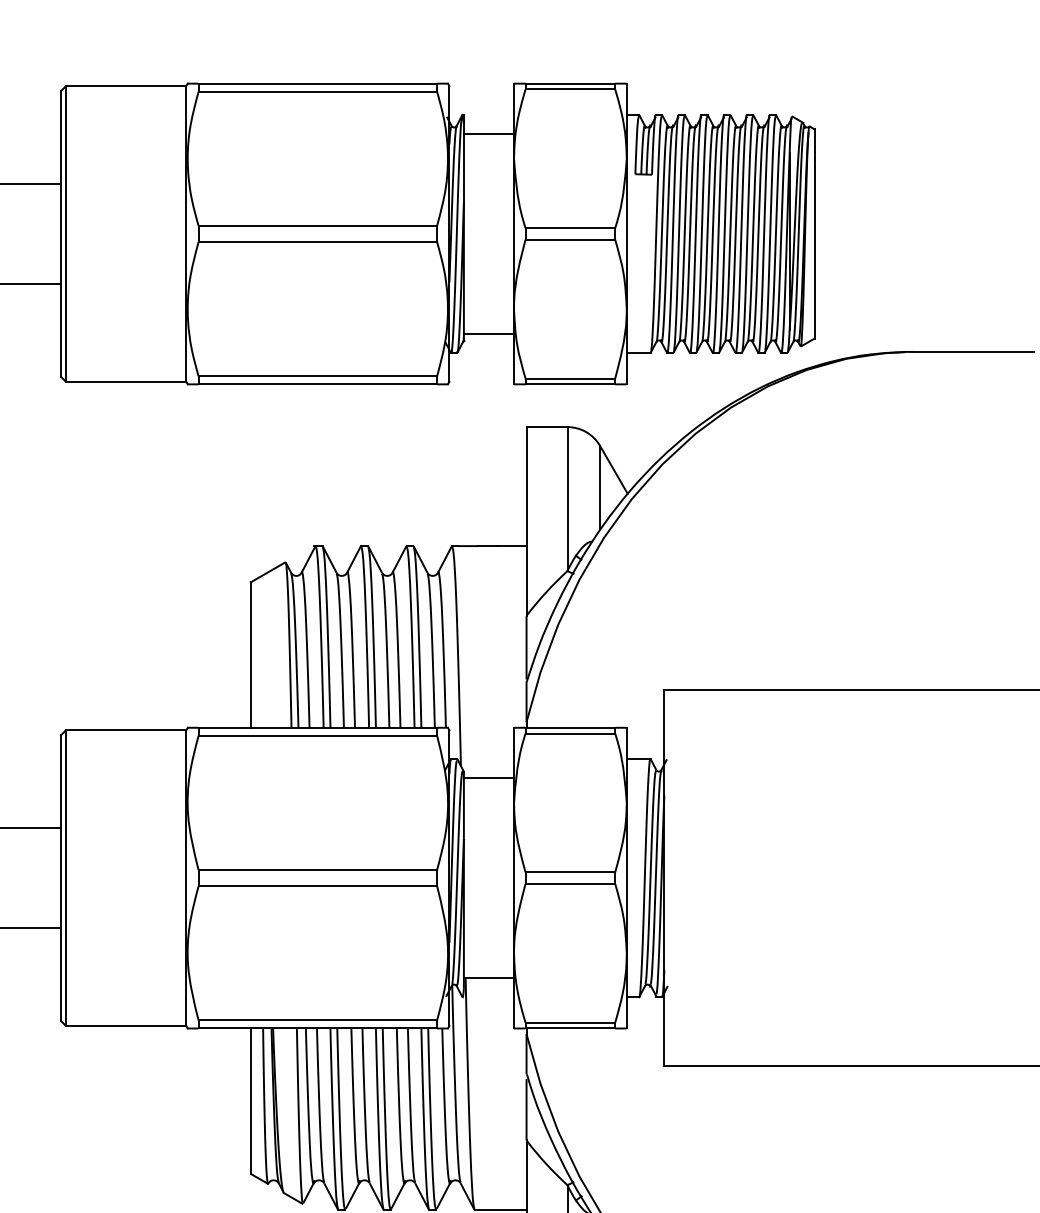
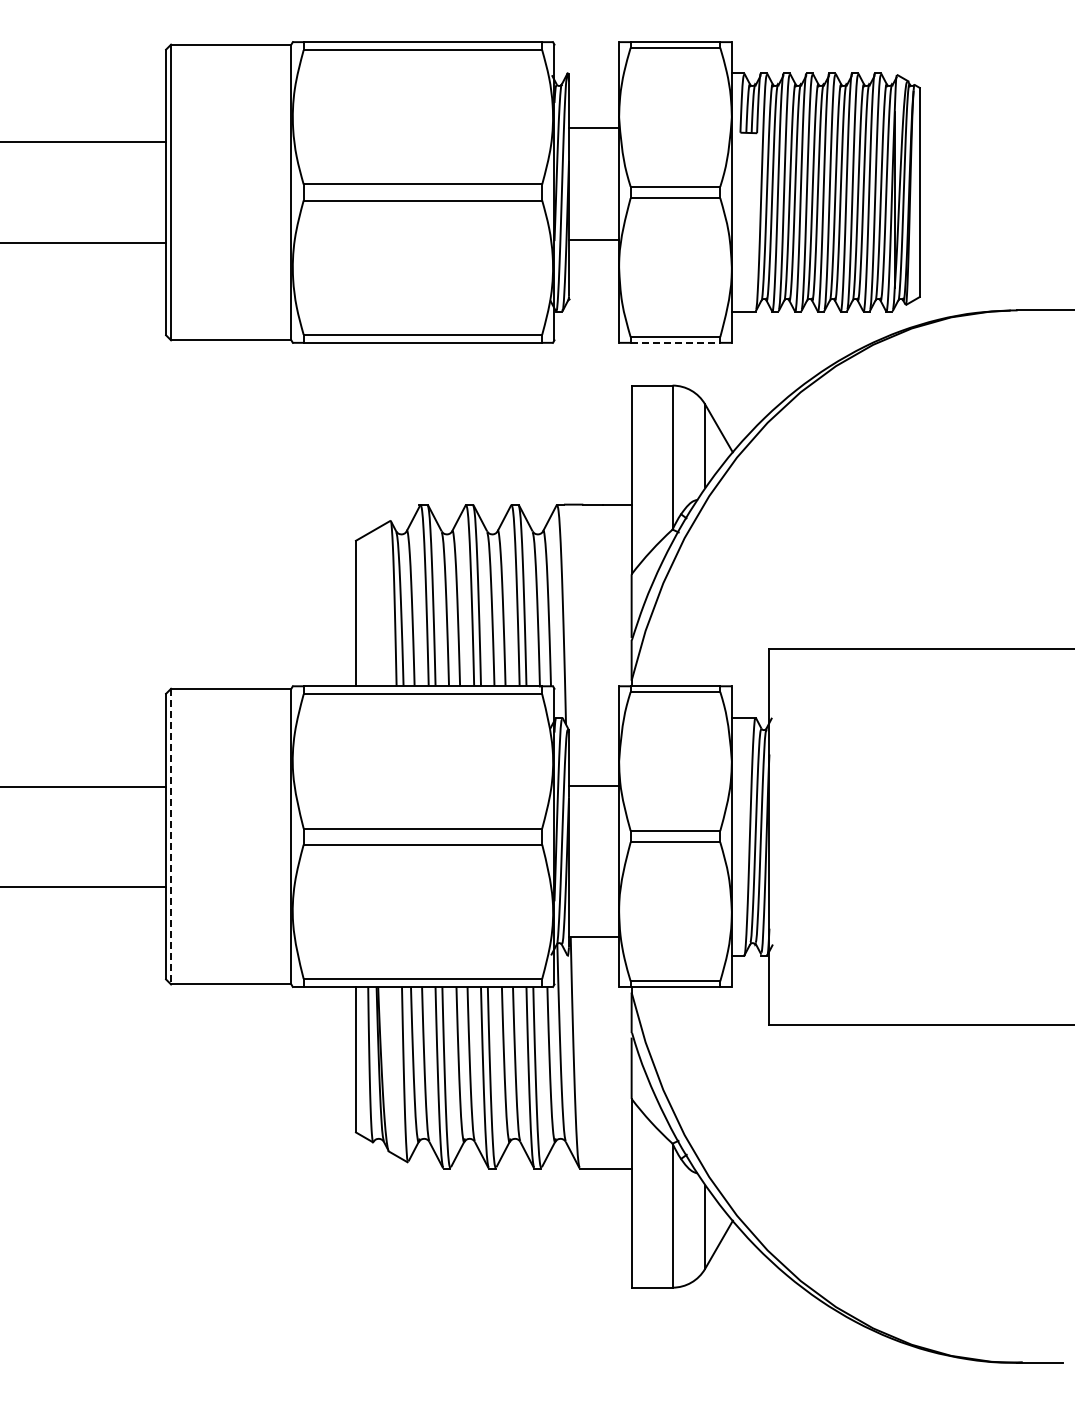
line: (488, 134) -> (593, 128), moved
line: (488, 334) -> (593, 239), moved
line: (570, 384) -> (675, 342), solid -> dashed
line: (488, 778) -> (593, 786), moved
line: (66, 878) -> (171, 836), solid -> dashed

